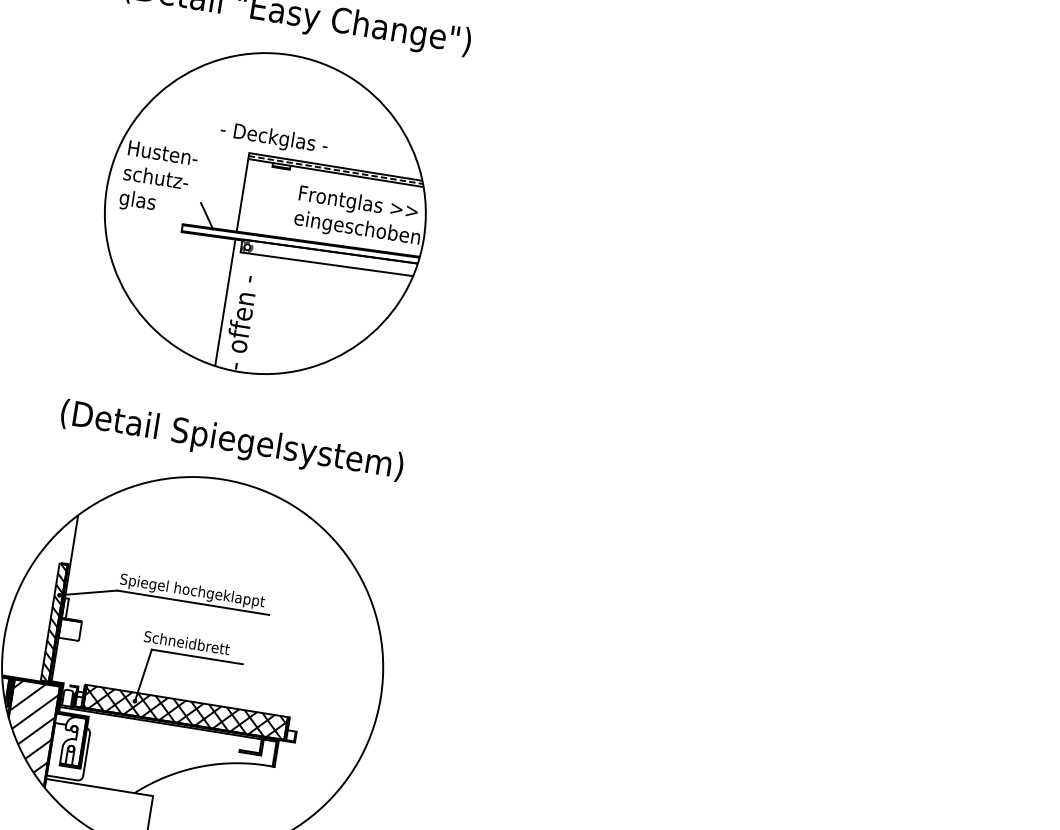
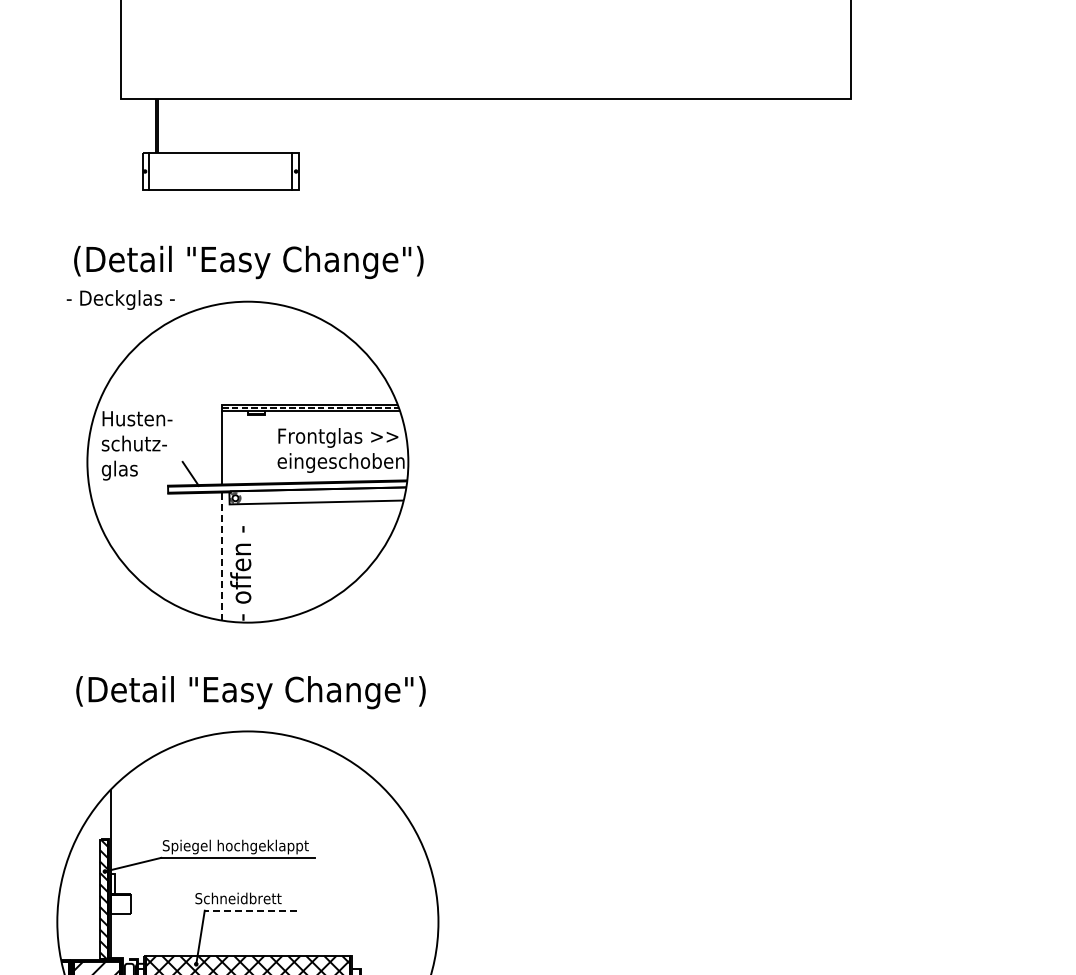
text: (273, 138) -> (120, 299), moved
line: (225, 302) -> (222, 556), solid -> dashed
text: (231, 441) -> (250, 692), (Detail Spiegelsystem) -> (Detail "Easy Change")
line: (197, 656) -> (250, 910), solid -> dashed

